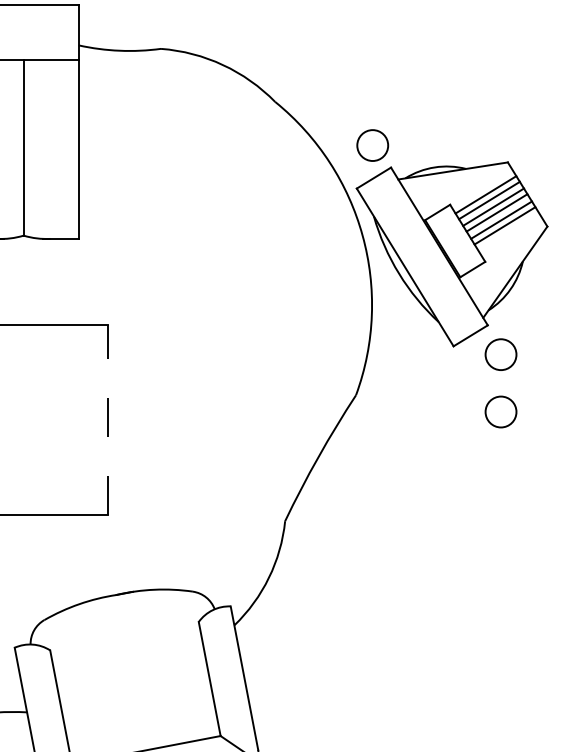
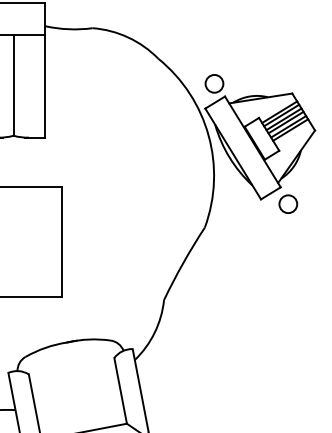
circle: (501, 410) -> (288, 236), removed
line: (108, 419) -> (62, 241), dashed -> solid

